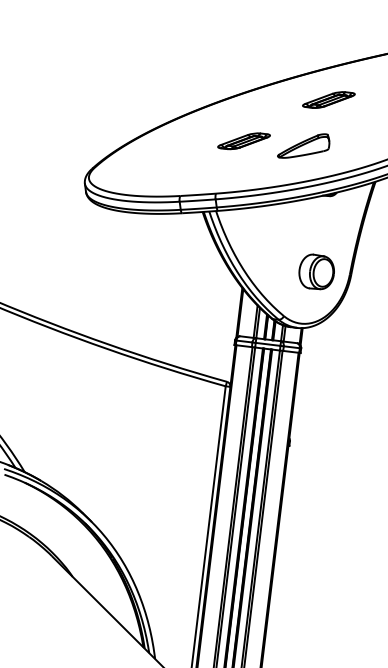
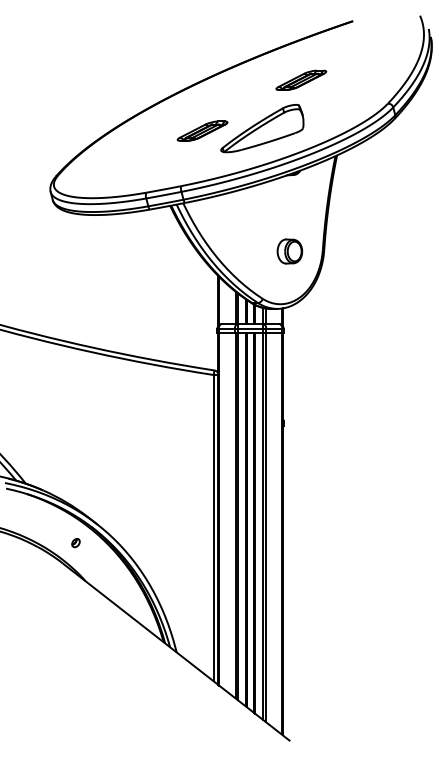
part: (329, 99) -> (301, 79), moved
part: (304, 145) -> (262, 128), size x1.67
part: (316, 272) -> (289, 251), size x0.71
part: (67, 537) -> (75, 543), added

